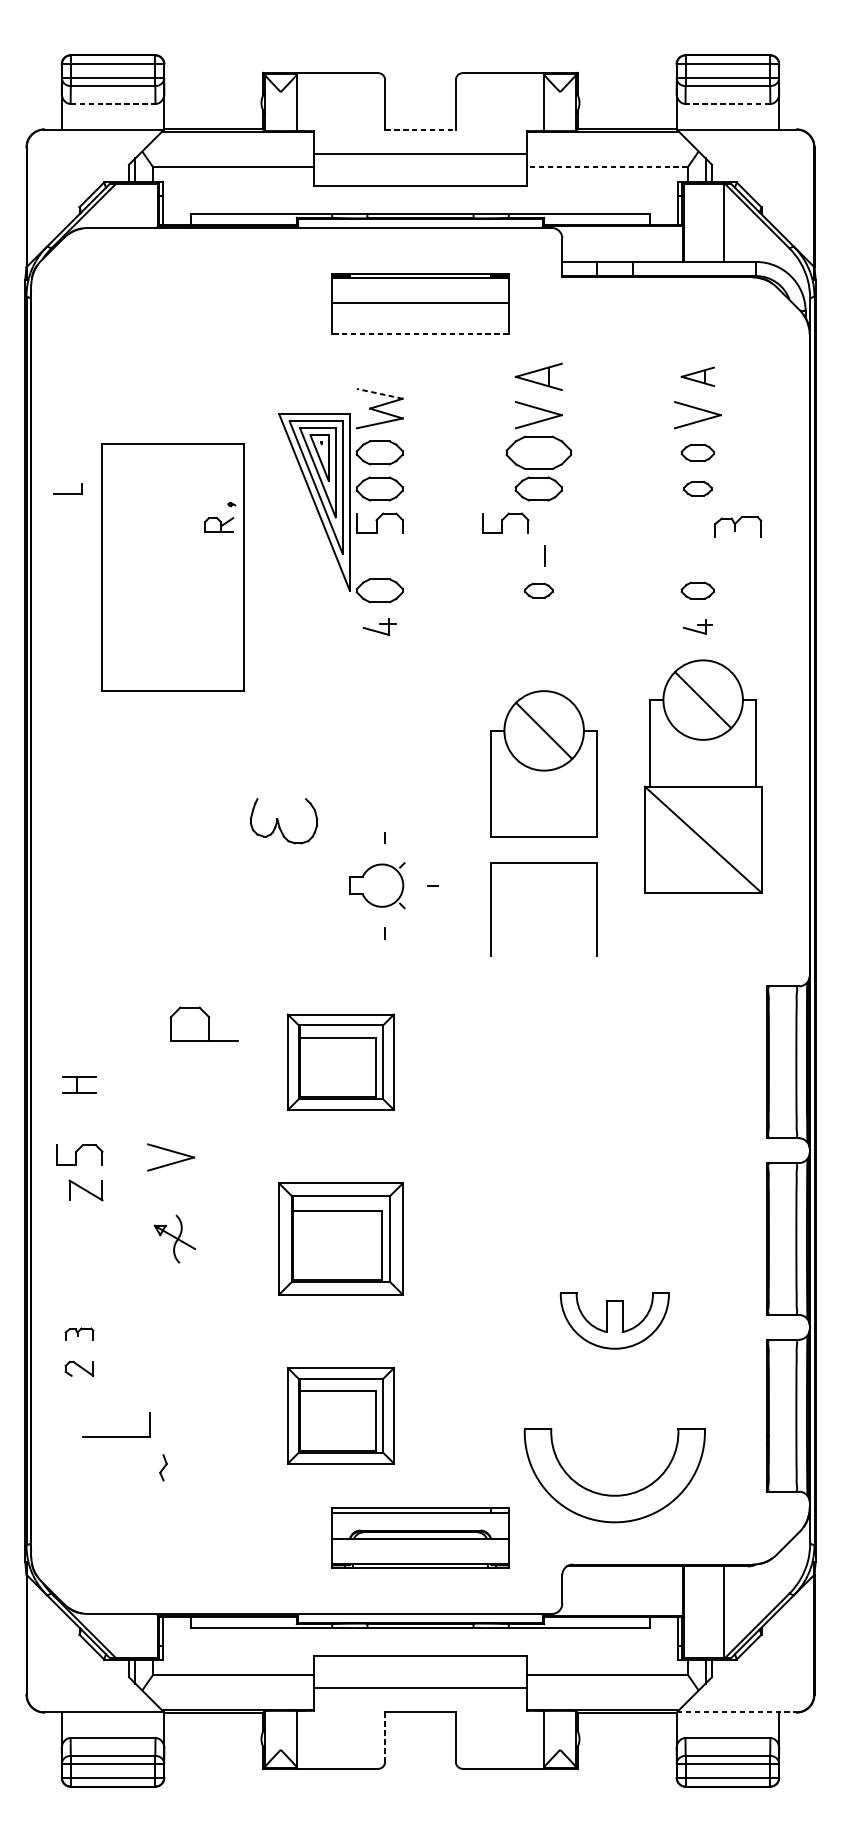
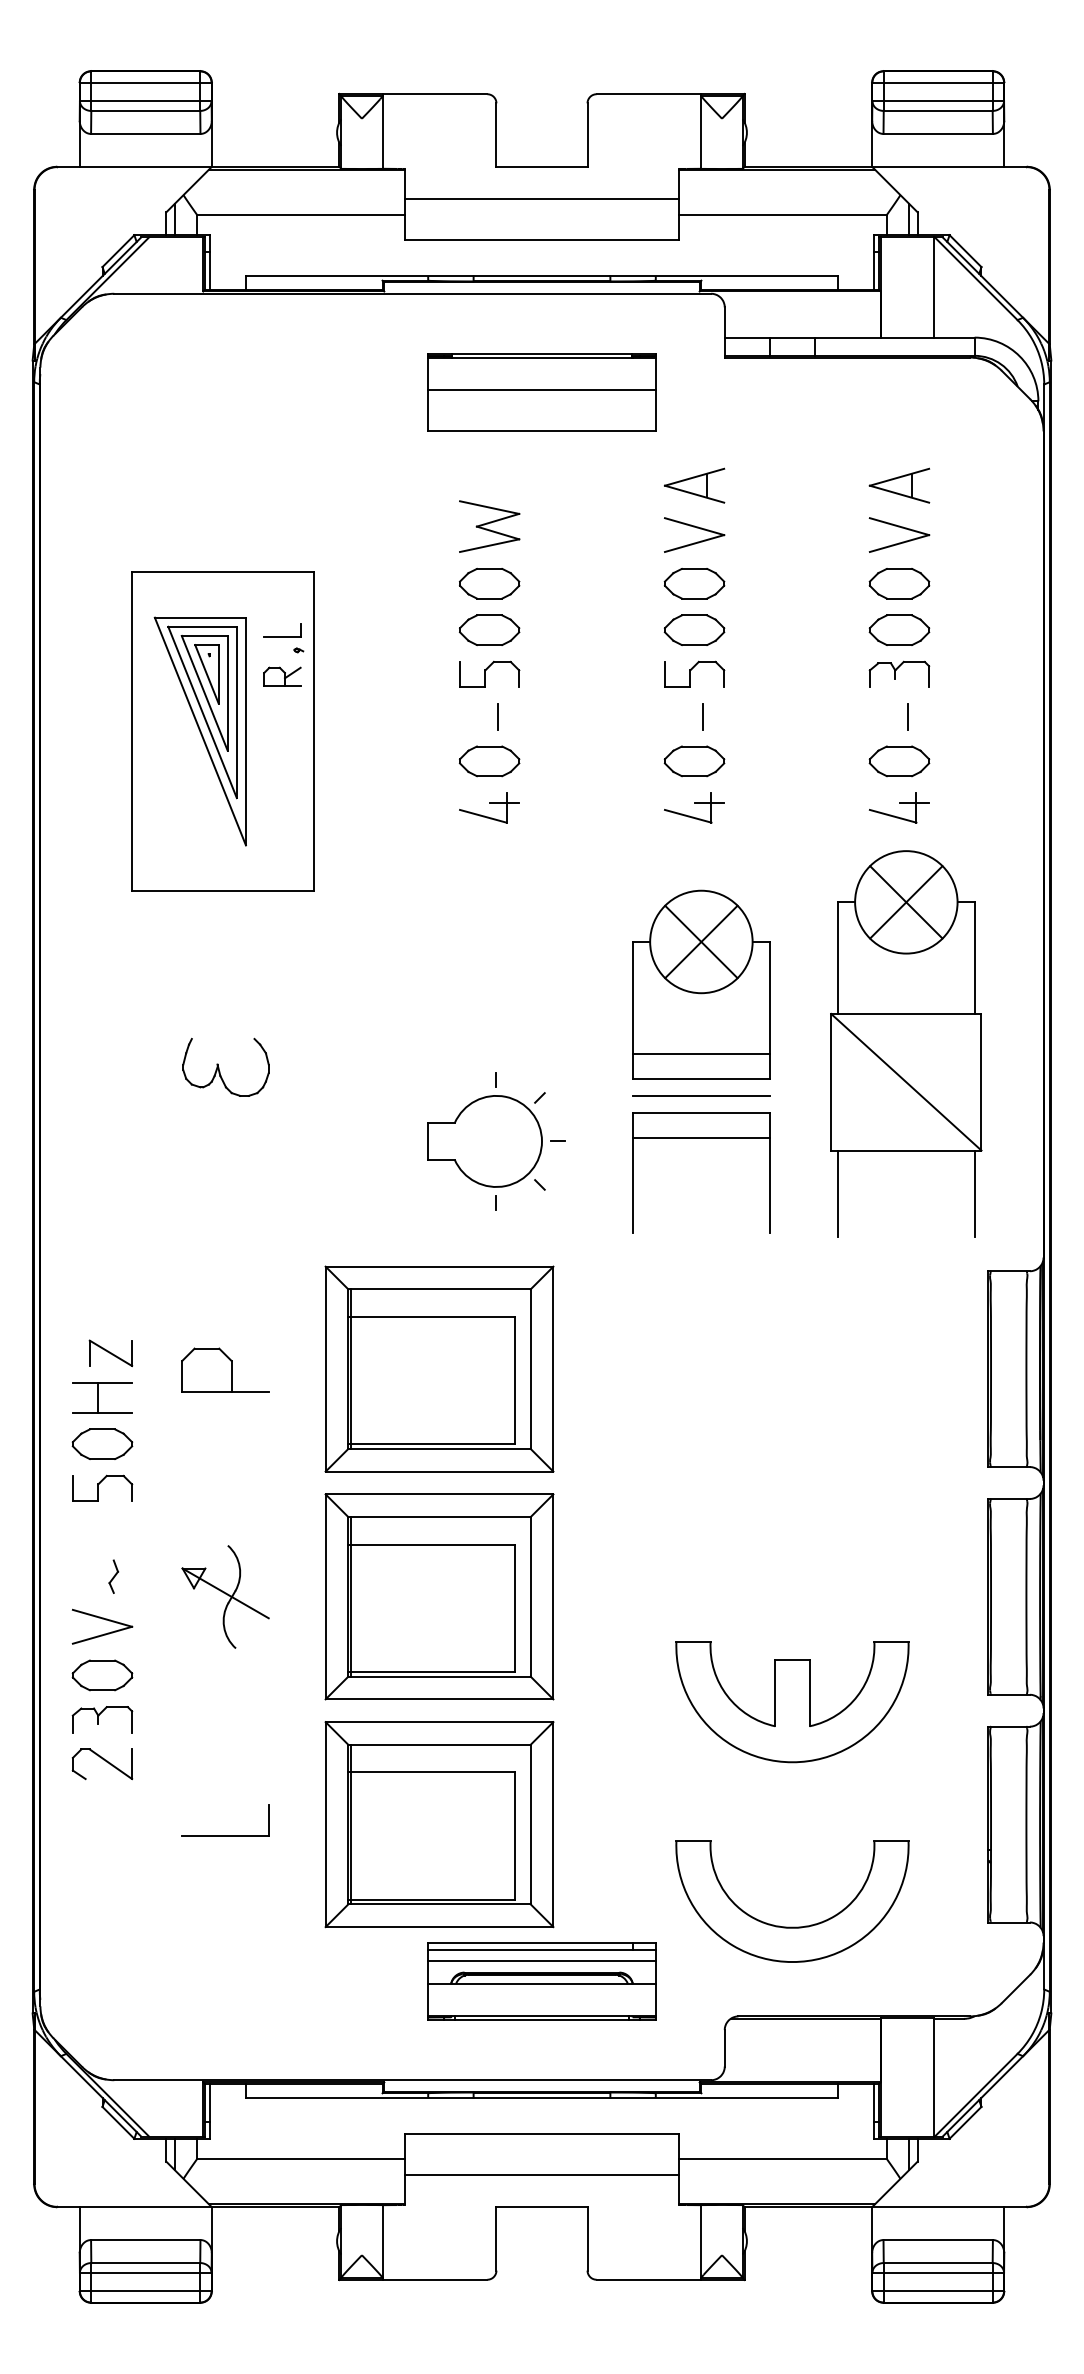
line: (112, 103) -> (145, 133), dashed -> solid
line: (728, 103) -> (938, 133), dashed -> solid
line: (420, 129) -> (542, 167), dashed -> solid
line: (607, 167) -> (782, 215), dashed -> solid
line: (420, 334) -> (542, 431), dashed -> solid
part: (697, 376) -> (899, 485), size x1.43
line: (379, 393) -> (489, 507), dashed -> solid
part: (538, 452) -> (694, 583), size x0.71
part: (697, 452) -> (899, 583), size x1.43
part: (697, 488) -> (899, 629), size x1.67
part: (67, 489) -> (282, 630), moved
part: (313, 502) -> (199, 731), moved
part: (505, 522) -> (694, 673), moved
part: (738, 526) -> (899, 673), moved
line: (386, 555) -> (498, 716), added
line: (704, 555) -> (907, 716), added
part: (538, 590) -> (694, 761), size x1.67
part: (697, 590) -> (899, 761), size x1.43
part: (379, 626) -> (489, 807), size x1.43
part: (538, 626) -> (694, 807), added
part: (697, 626) -> (898, 807), size x1.67
line: (703, 700) -> (906, 902), added
line: (544, 730) -> (701, 941), added
line: (544, 817) -> (701, 1053), added
part: (278, 821) -> (219, 1067), moved
line: (544, 850) -> (701, 1095), added
line: (544, 882) -> (701, 1137), added
part: (377, 885) -> (486, 1141), size x1.67
line: (650, 926) -> (838, 1193), added
line: (756, 926) -> (974, 1193), added
part: (204, 1023) -> (225, 1369), moved
part: (340, 1061) -> (439, 1368), size x1.67
part: (79, 1084) -> (102, 1397), size x1.43
part: (79, 1120) -> (102, 1443), added
part: (173, 1152) -> (105, 1620), moved
part: (85, 1190) -> (110, 1353), moved
part: (174, 1238) -> (225, 1596), size x1.67
part: (340, 1238) -> (439, 1596), size x1.43
part: (79, 1300) -> (102, 1675), added
part: (614, 1320) -> (792, 1702), size x1.67
part: (79, 1334) -> (102, 1719), size x1.67
part: (79, 1369) -> (102, 1764), size x1.67
part: (340, 1415) -> (439, 1824), size x1.67
part: (116, 1436) -> (225, 1835), moved
part: (163, 1467) -> (113, 1576), moved
line: (420, 1521) -> (541, 1961), added
line: (737, 1712) -> (950, 2206), dashed -> solid
line: (385, 1736) -> (496, 2238), dashed -> solid

